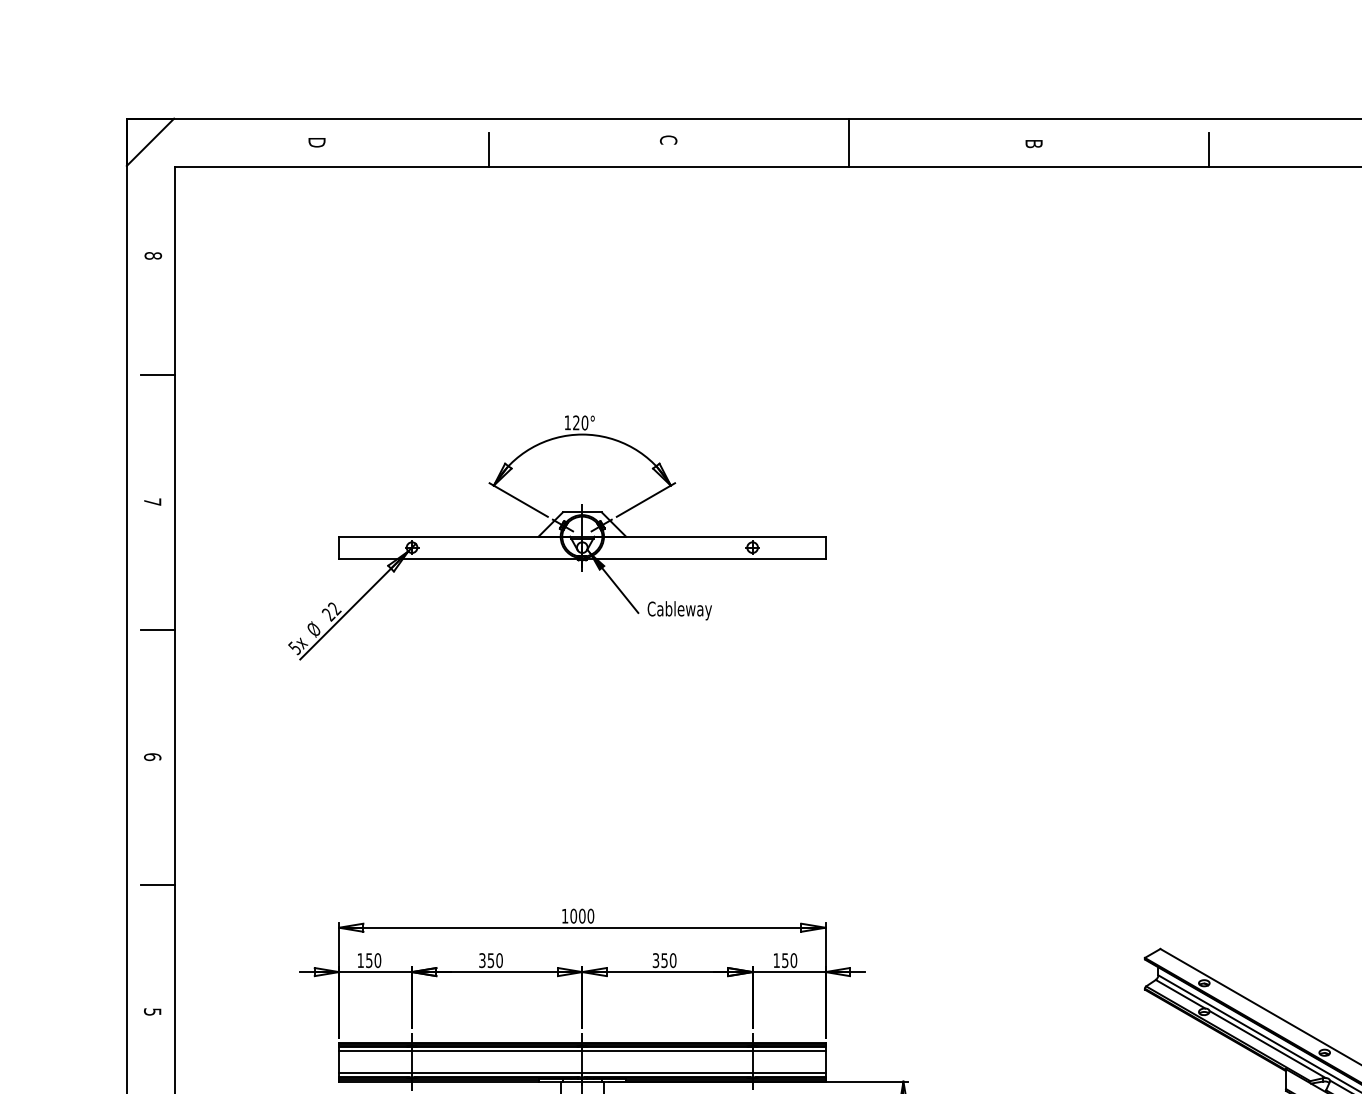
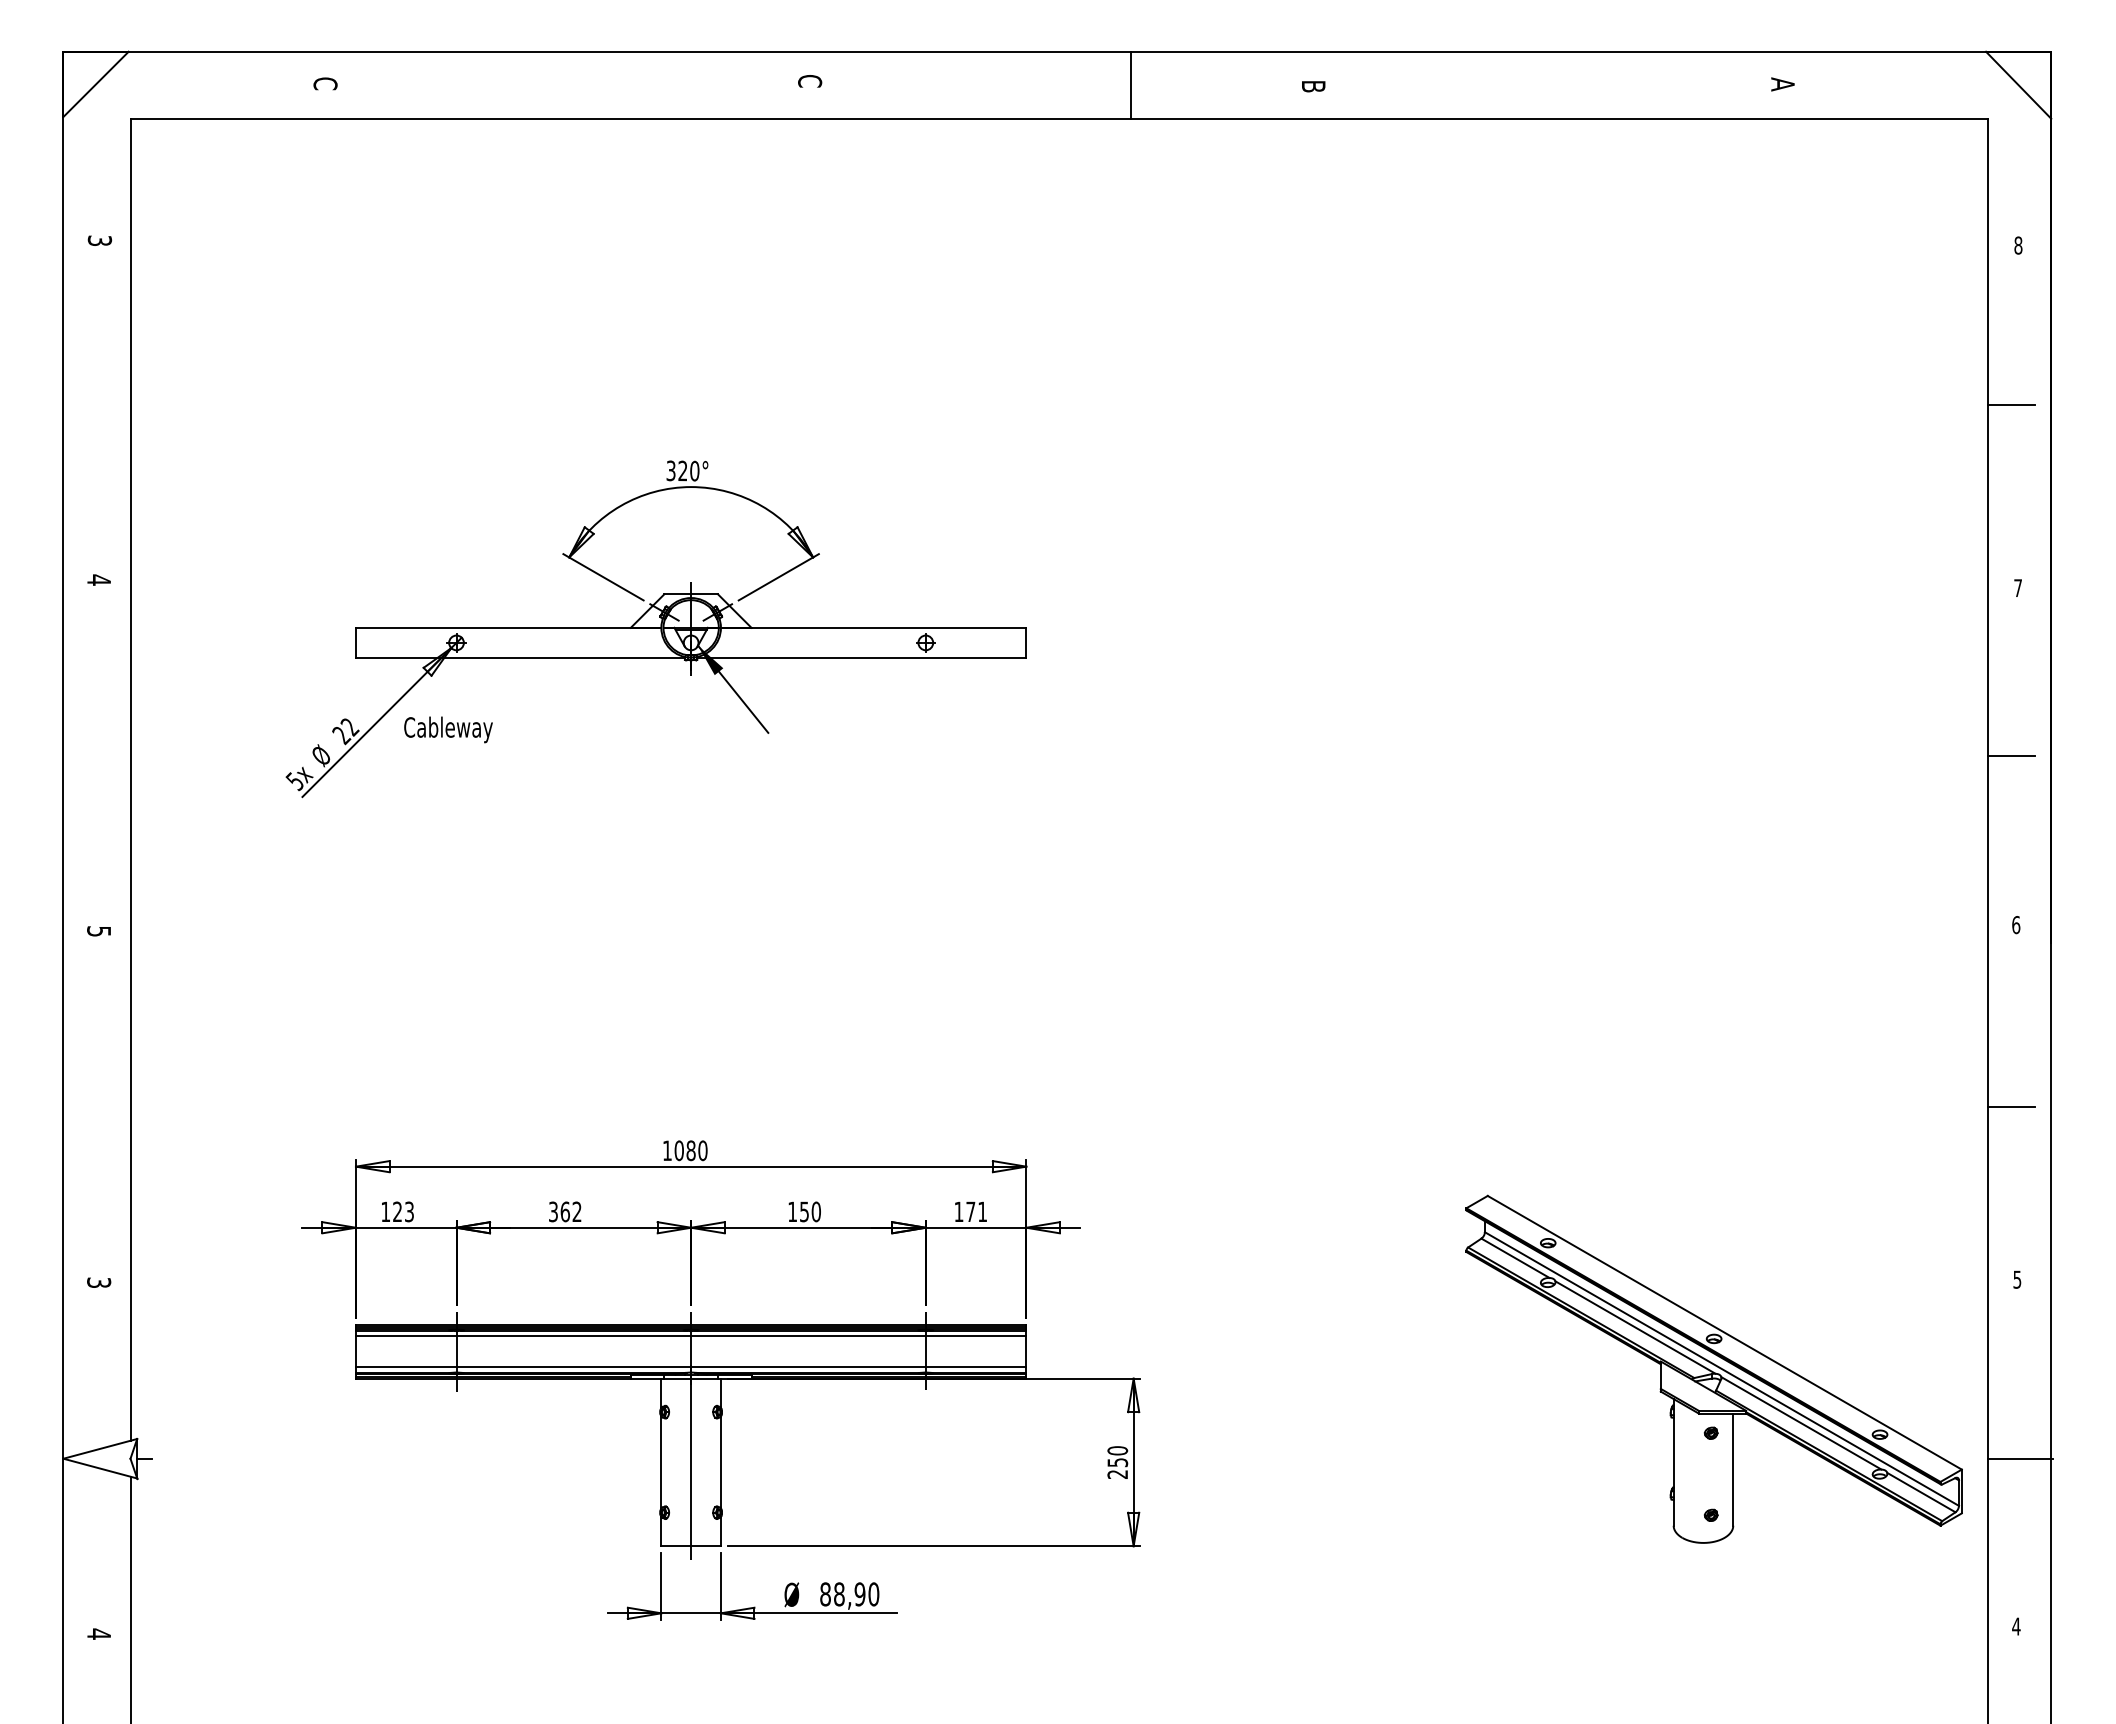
text: (316, 142) -> (325, 84), D -> C
line: (849, 142) -> (1131, 84), moved
line: (488, 149) -> (562, 94), removed
line: (1209, 149) -> (1555, 94), removed
text: (152, 255) -> (99, 240), 8 -> 3
line: (158, 374) -> (106, 404), removed
text: (567, 422) -> (670, 470), 120° -> 320°
text: (152, 501) -> (98, 579), 7 -> 4
text: (679, 610) -> (448, 729), moved
line: (158, 630) -> (106, 756), removed
text: (152, 757) -> (99, 931), 6 -> 5
line: (158, 884) -> (106, 1107), removed
text: (581, 916) -> (690, 1150), 1000 -> 1080
text: (373, 960) -> (403, 1211), 150 -> 123
text: (494, 960) -> (570, 1211), 350 -> 362
text: (655, 960) -> (792, 1211), 350 -> 150
text: (789, 960) -> (976, 1211), 150 -> 171
text: (152, 1011) -> (99, 1282), 5 -> 3

